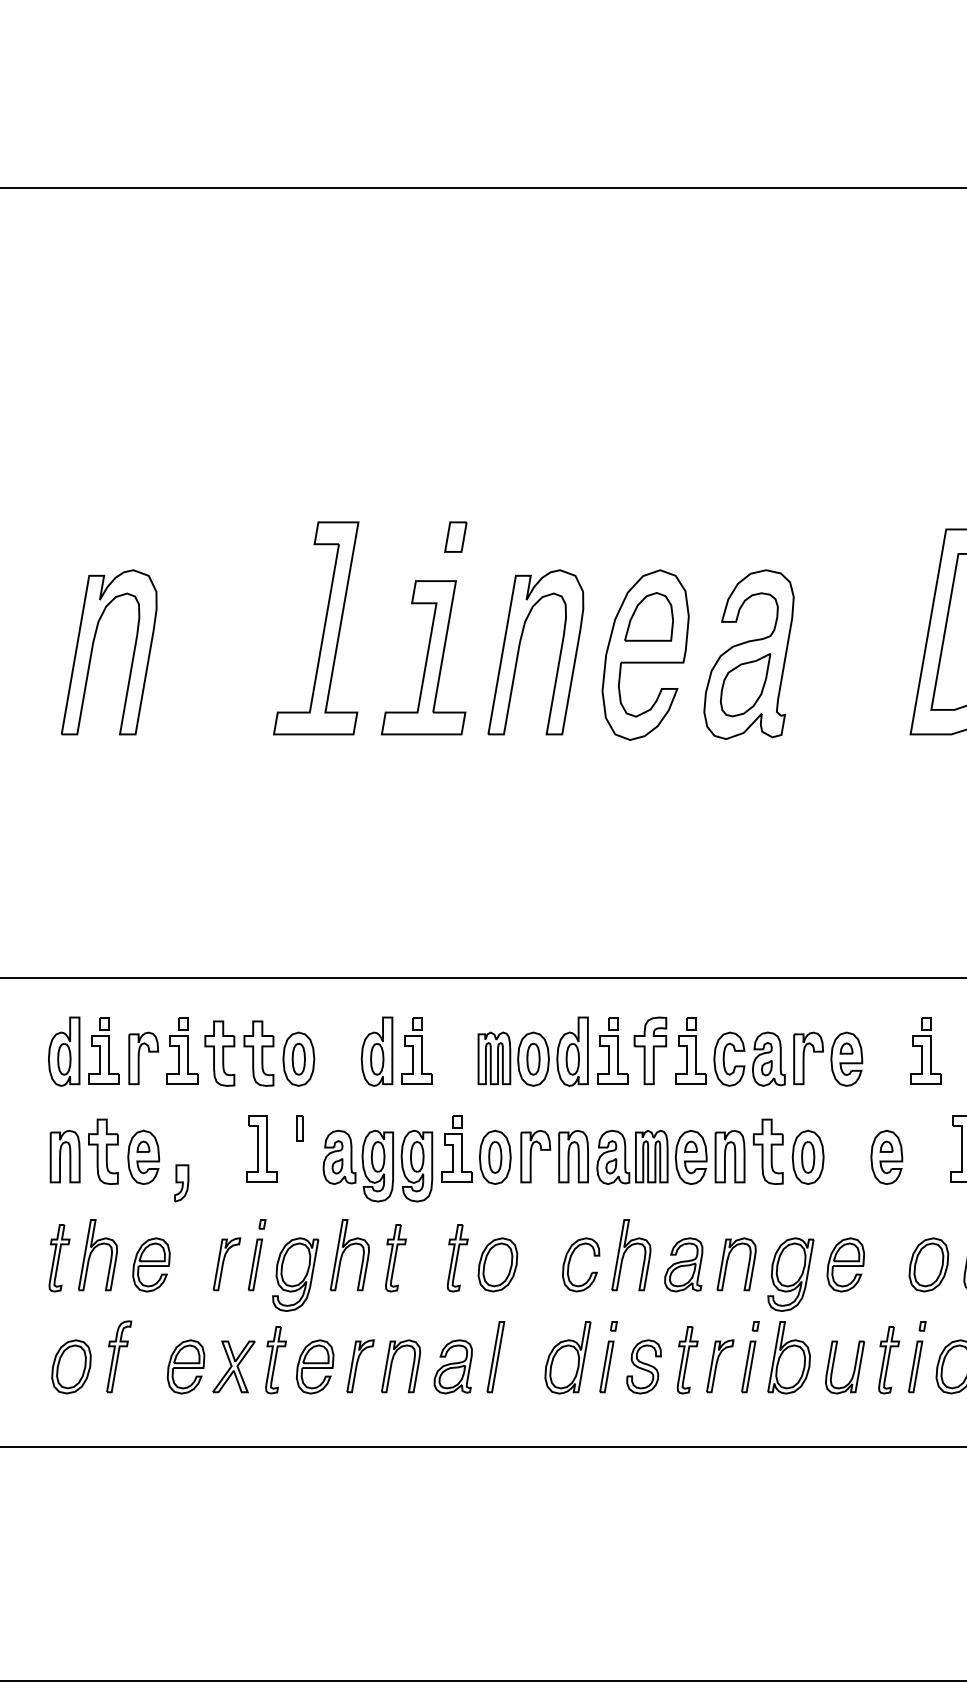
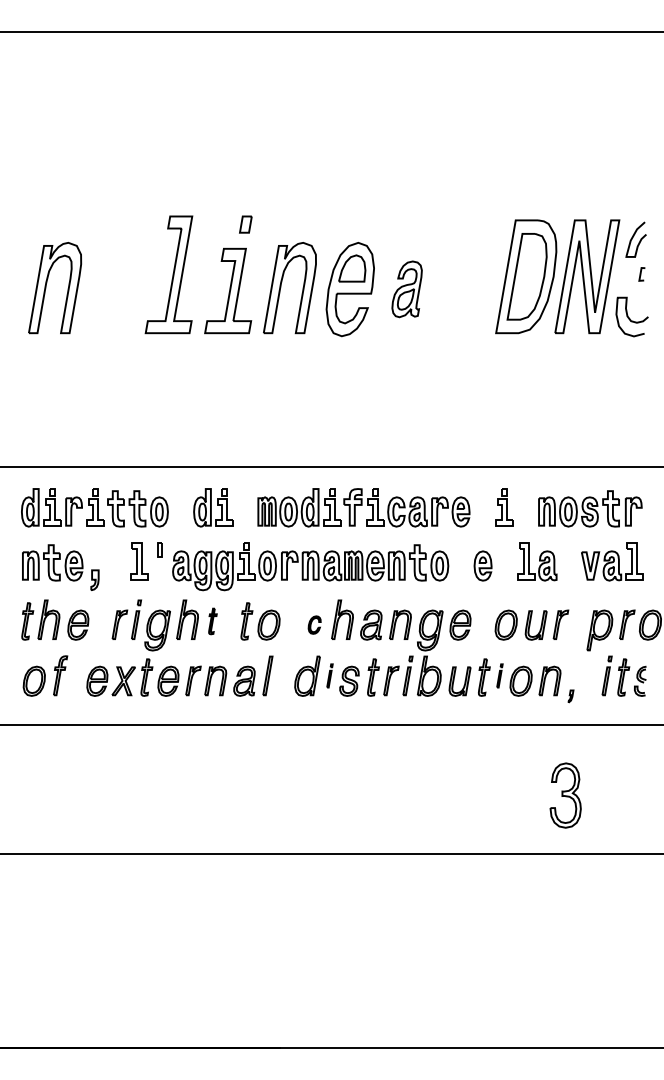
part: (747, 655) -> (406, 289), size x0.6
part: (395, 1258) -> (212, 621), size x0.7
part: (580, 1263) -> (314, 624), size x0.6
part: (607, 1356) -> (329, 675), size x0.6
part: (916, 1356) -> (499, 675), size x0.6

